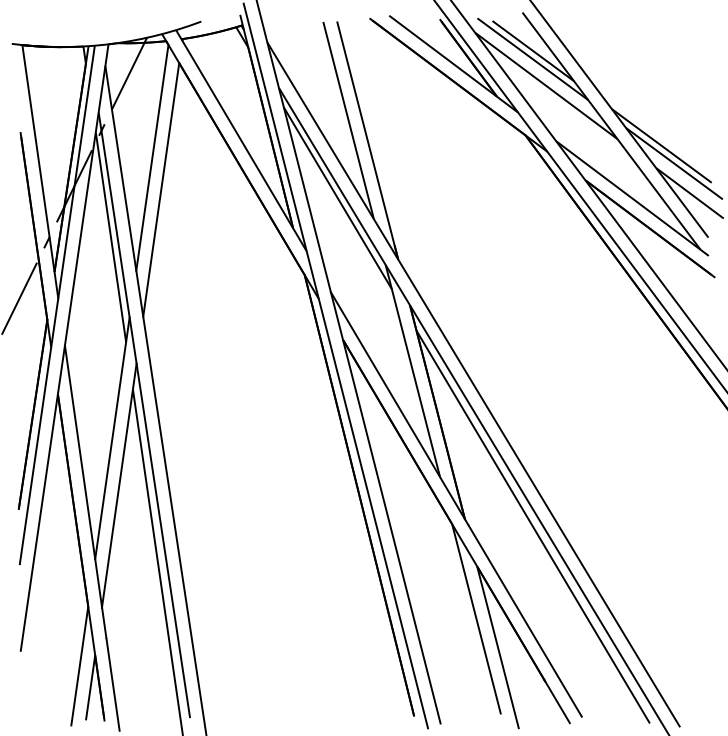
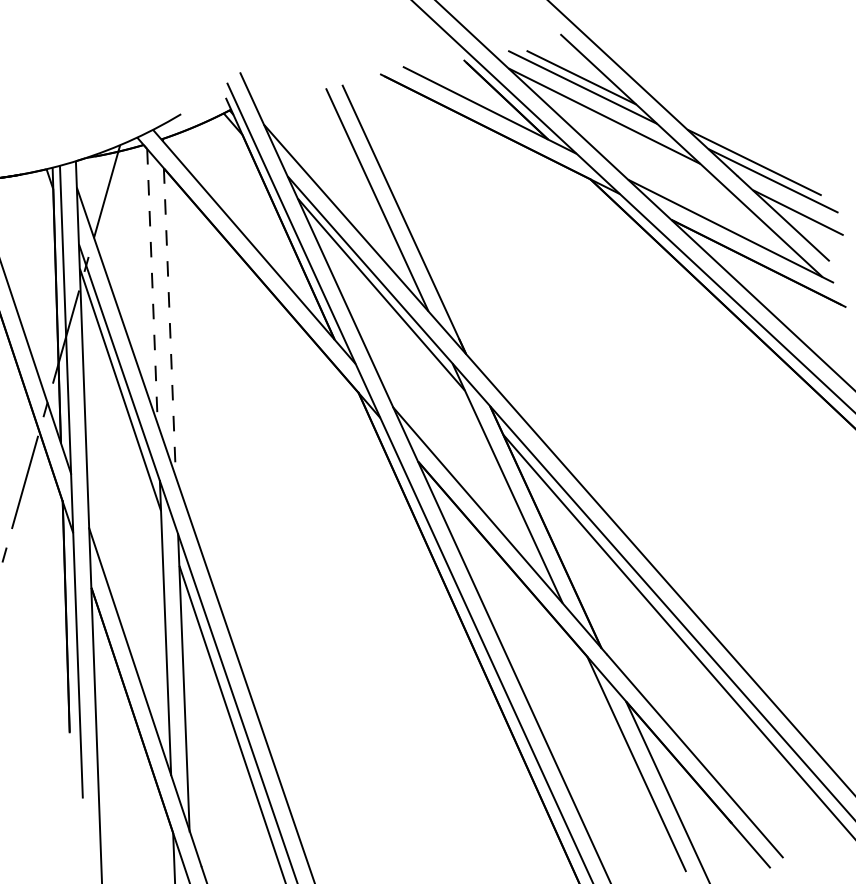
line: (152, 158) -> (152, 287), solid -> dashed
line: (161, 190) -> (170, 323), solid -> dashed

